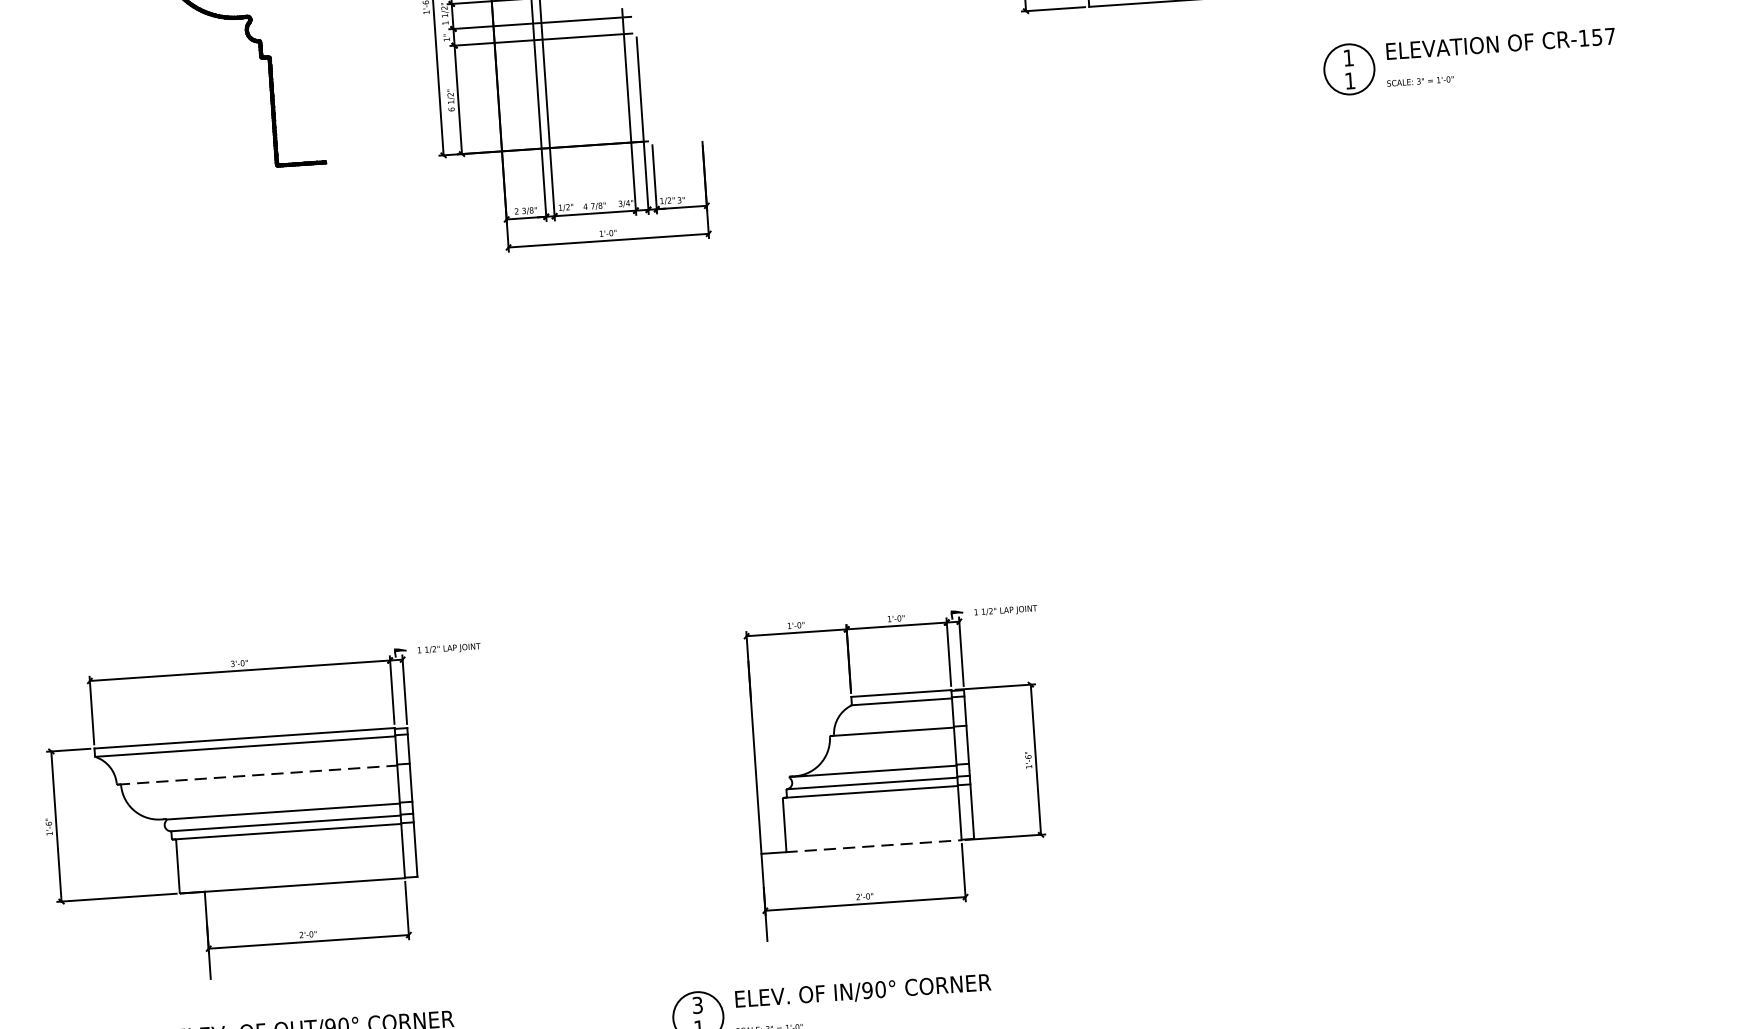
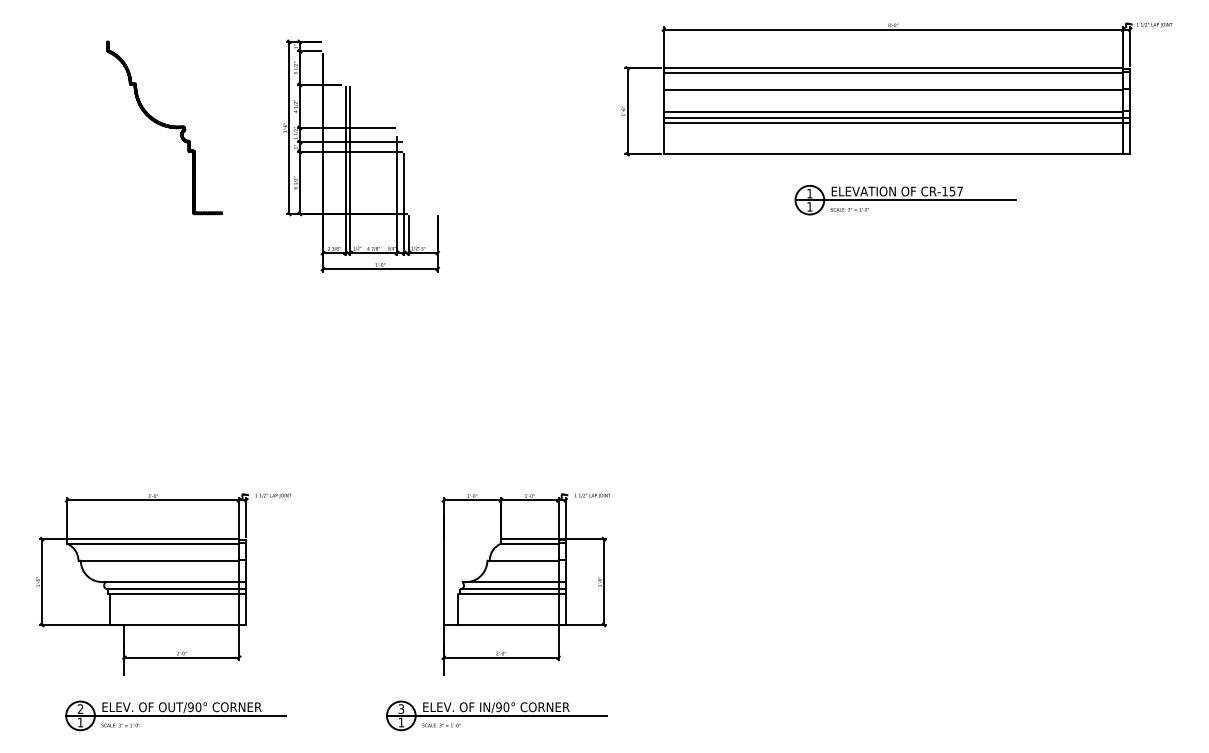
line: (1516, 58) -> (905, 200), added
line: (258, 774) -> (159, 560), dashed -> solid
line: (872, 846) -> (507, 625), dashed -> solid
line: (864, 1005) -> (496, 715), added

